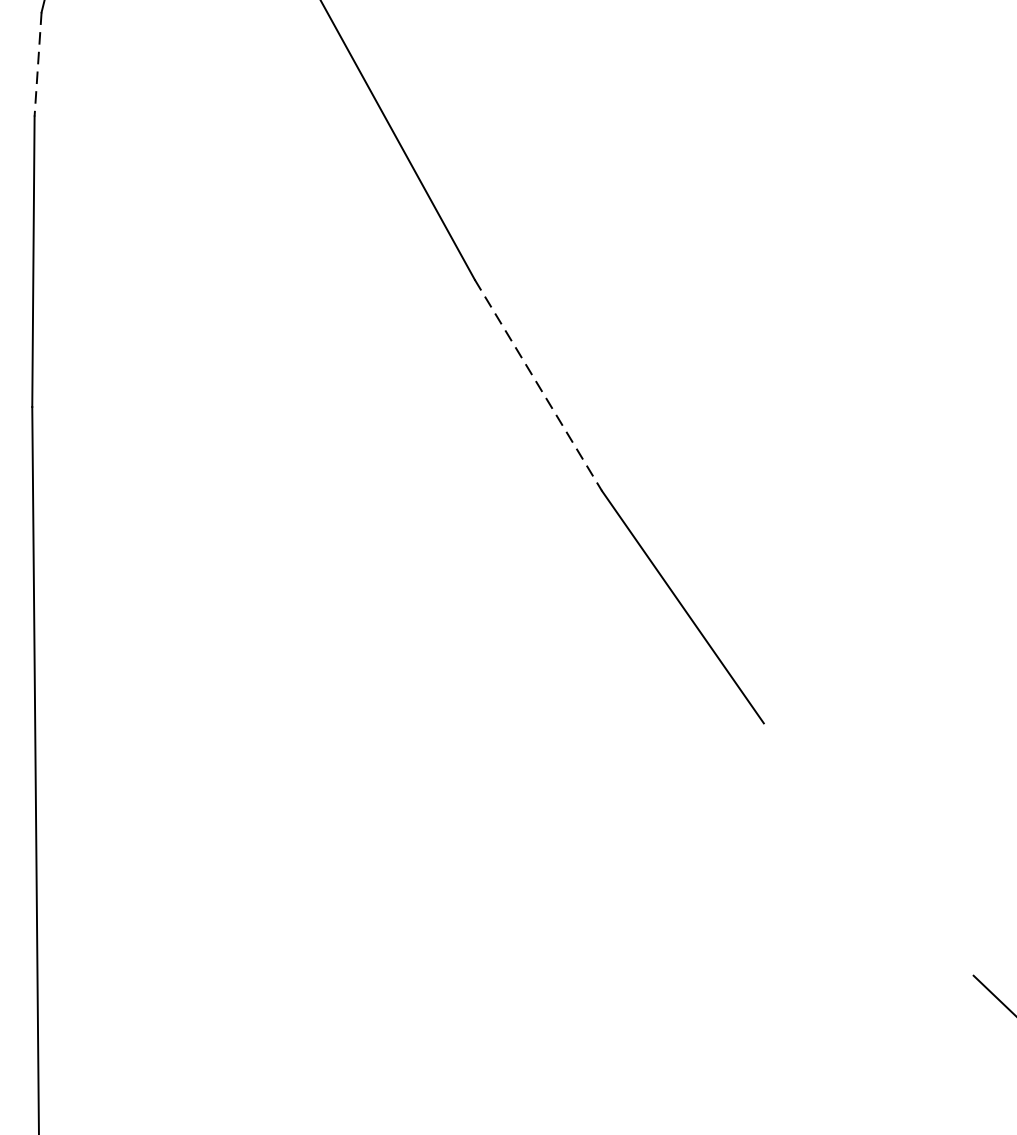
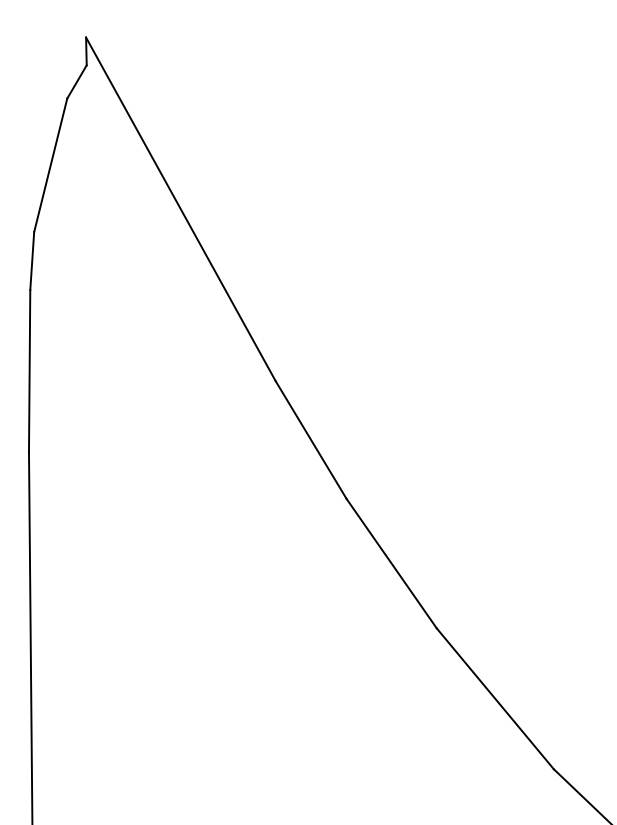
line: (38, 65) -> (32, 261), dashed -> solid
line: (539, 386) -> (311, 440), dashed -> solid
line: (867, 848) -> (494, 698), added

